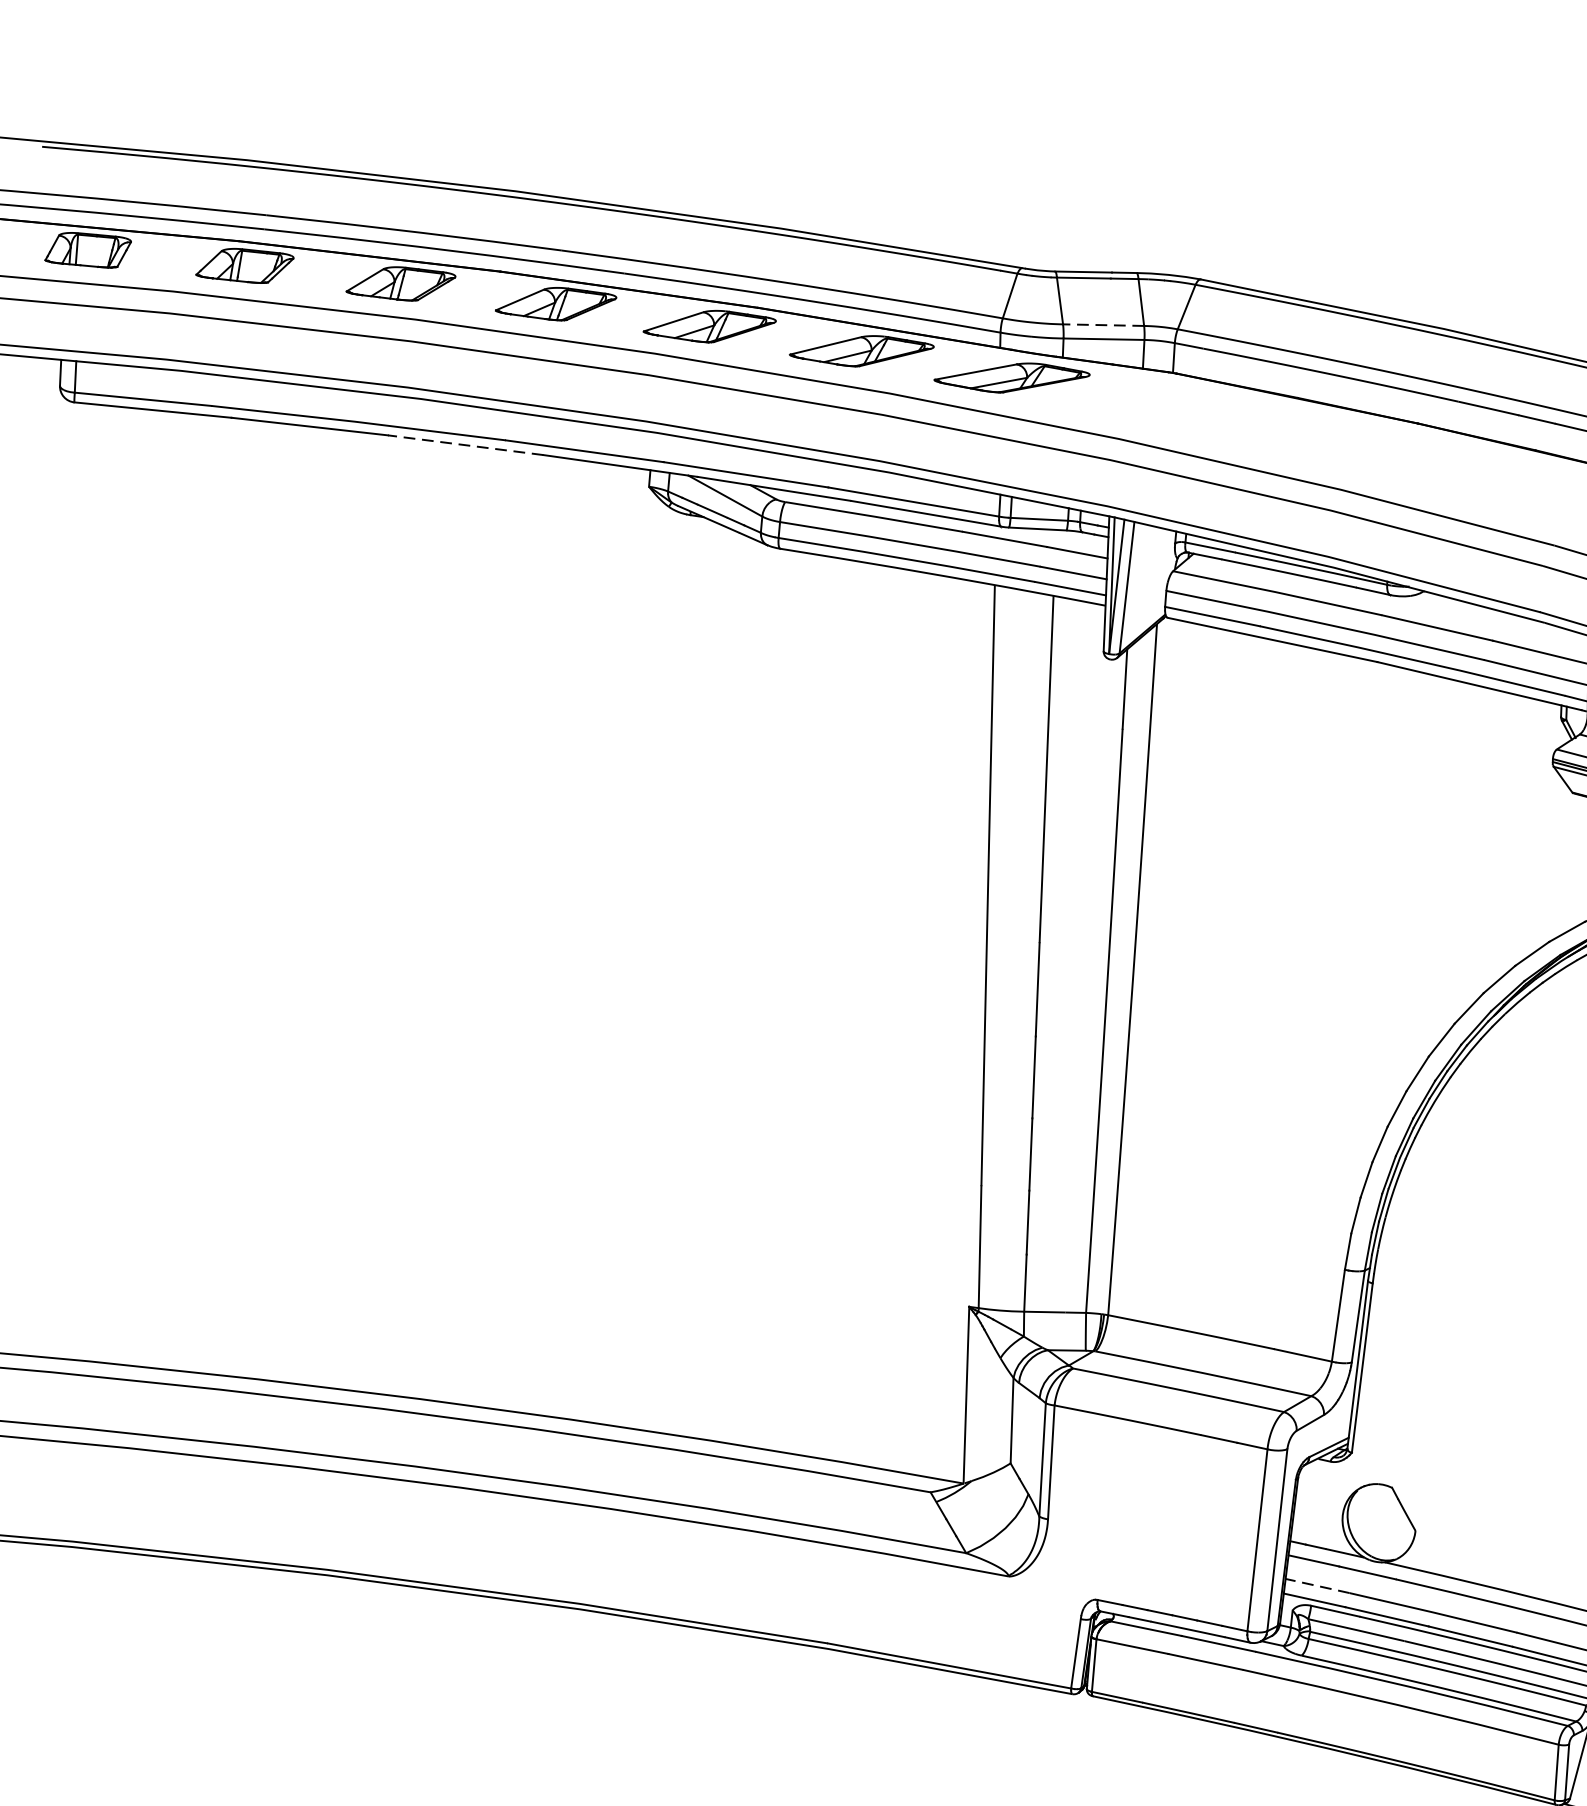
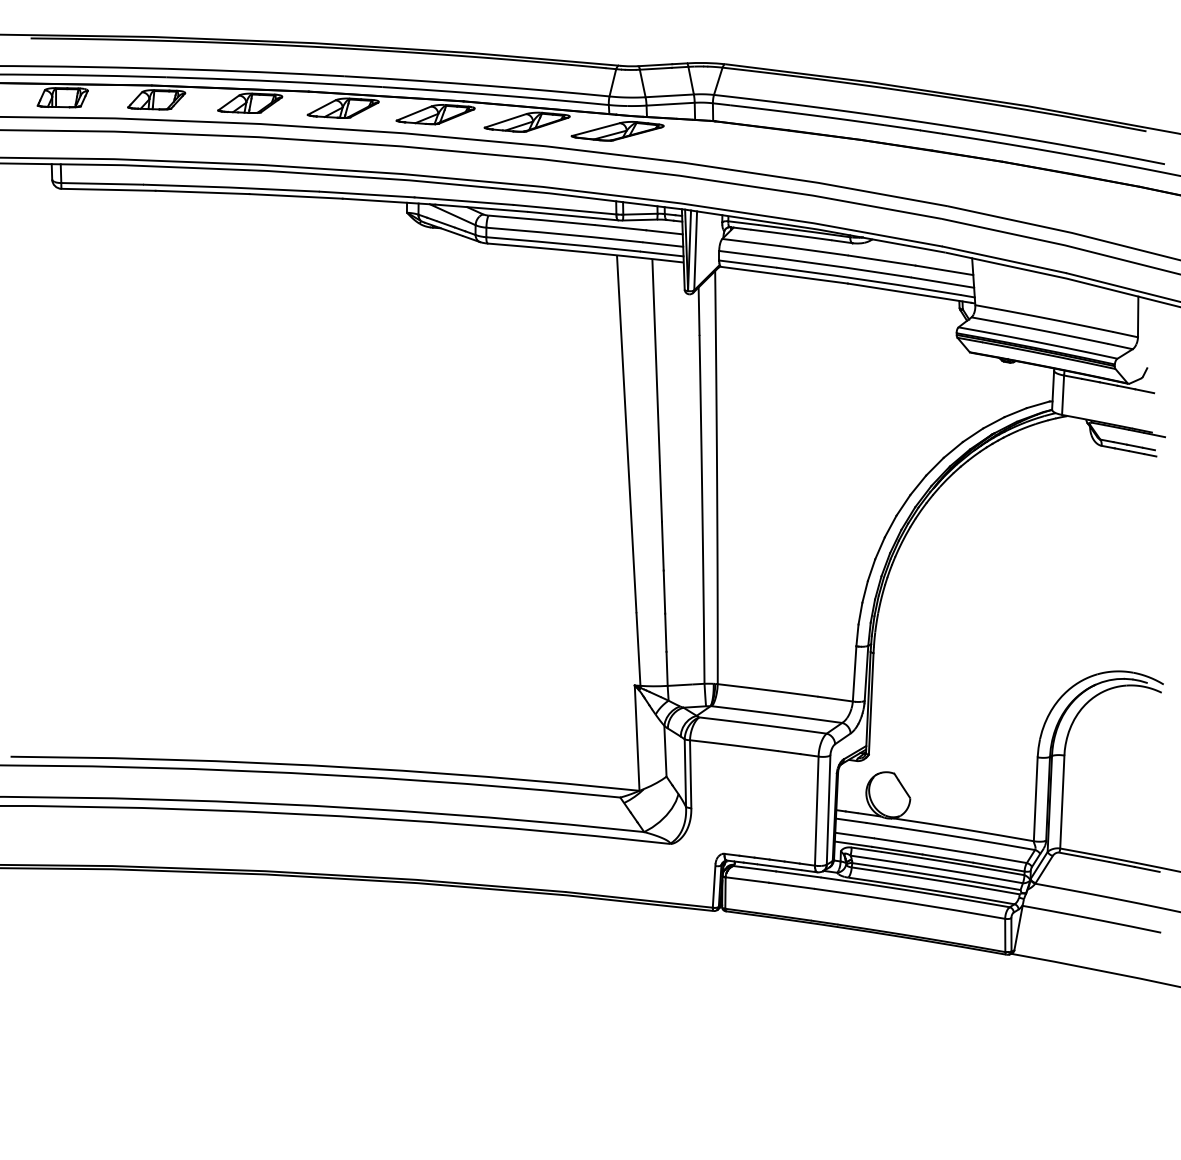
line: (1103, 324) -> (669, 95), dashed -> solid
line: (466, 445) -> (296, 196), dashed -> solid
line: (1317, 1585) -> (854, 835), dashed -> solid

